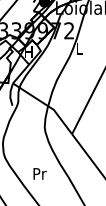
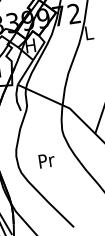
text: (39, 173) -> (46, 160), moved

